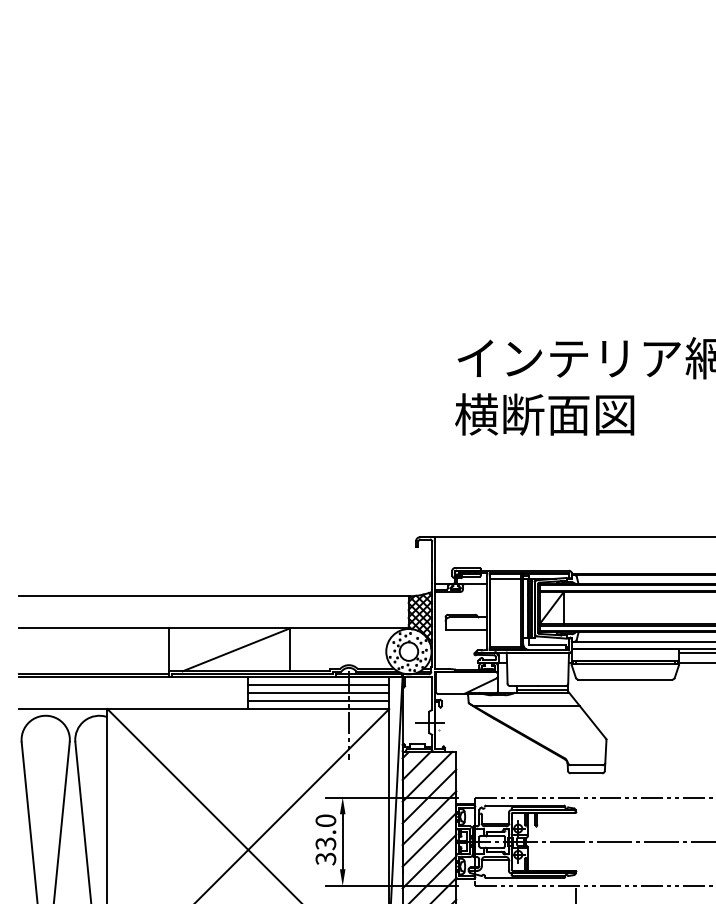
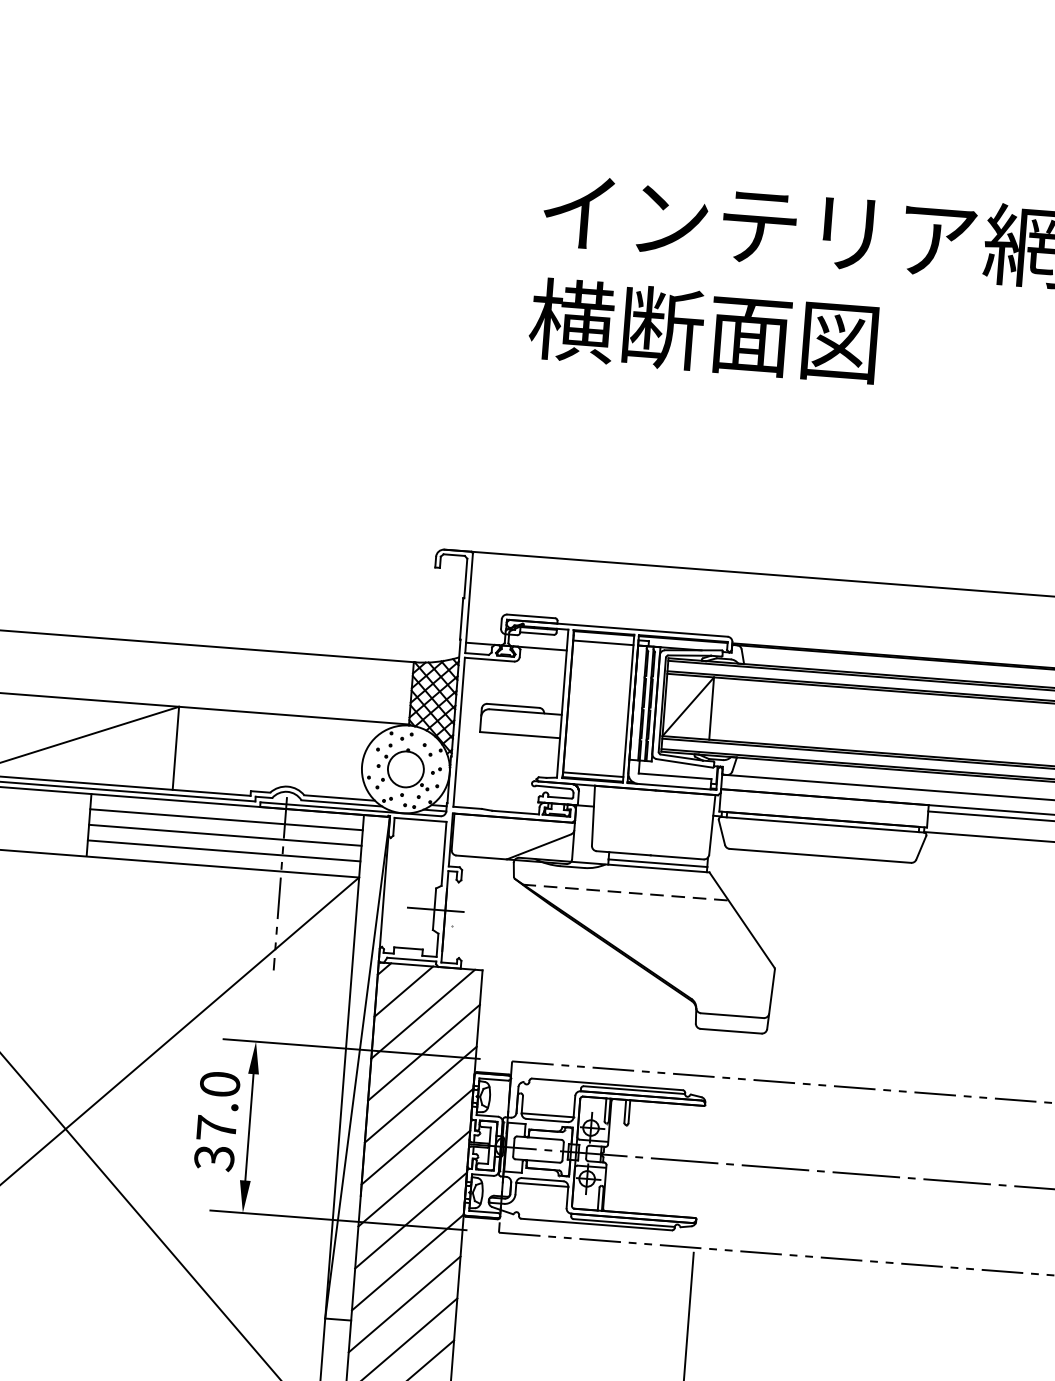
line: (527, 706) -> (627, 893), solid -> dashed
text: (325, 843) -> (215, 1128), 33.0 -> 37.0

